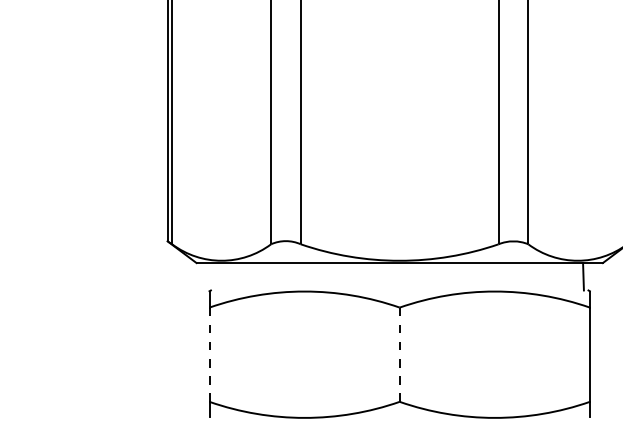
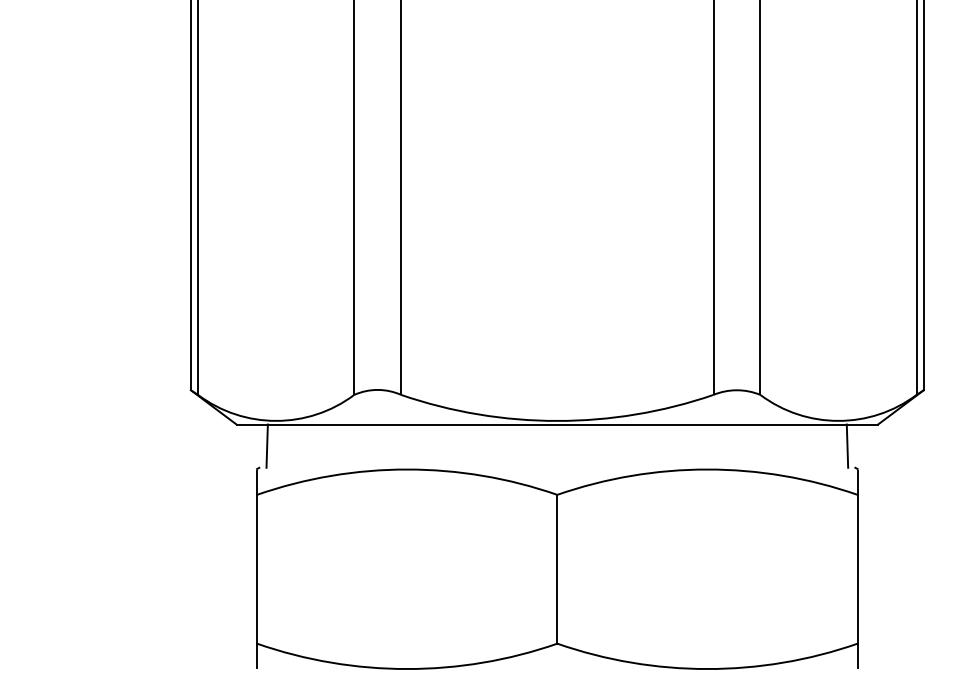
line: (215, 276) -> (266, 445), added
line: (209, 354) -> (257, 568), dashed -> solid
line: (399, 354) -> (556, 568), dashed -> solid

